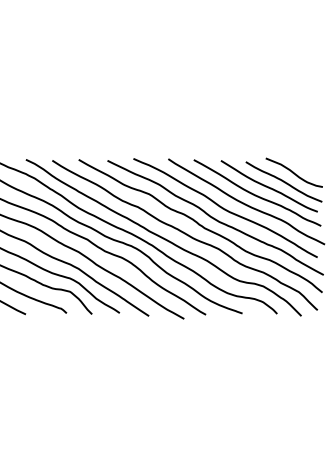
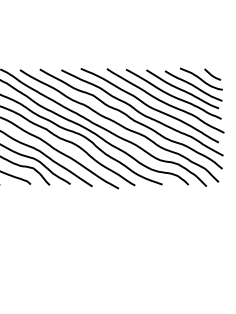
line: (308, 166) -> (212, 74), added

